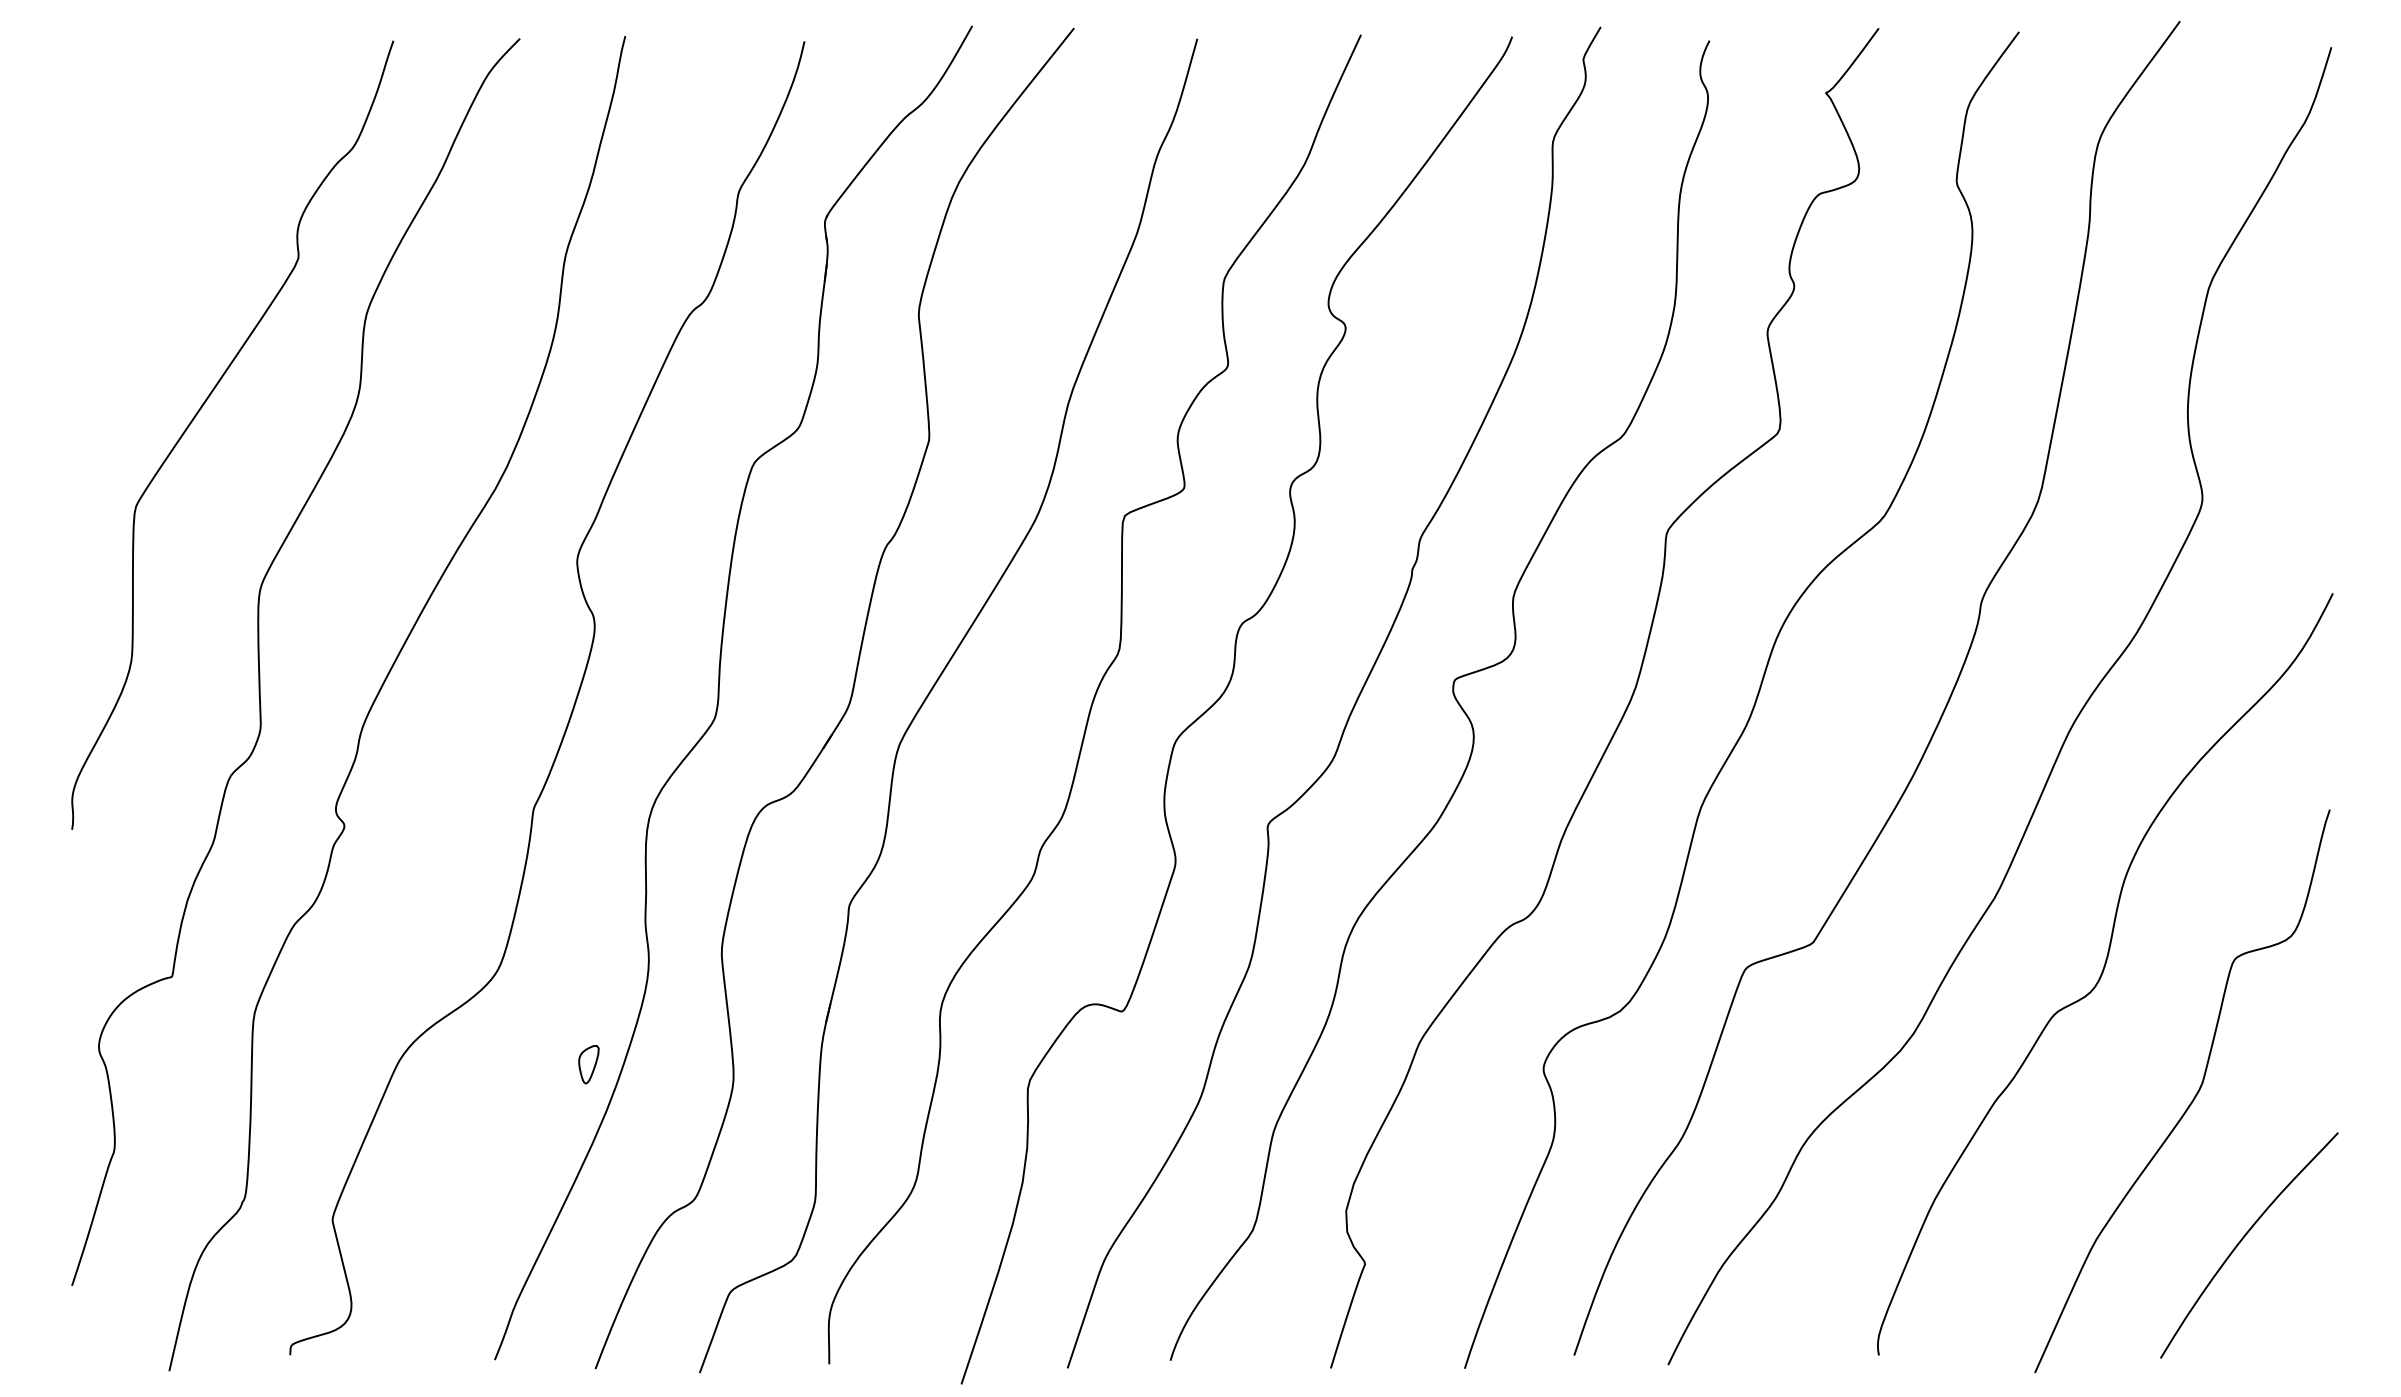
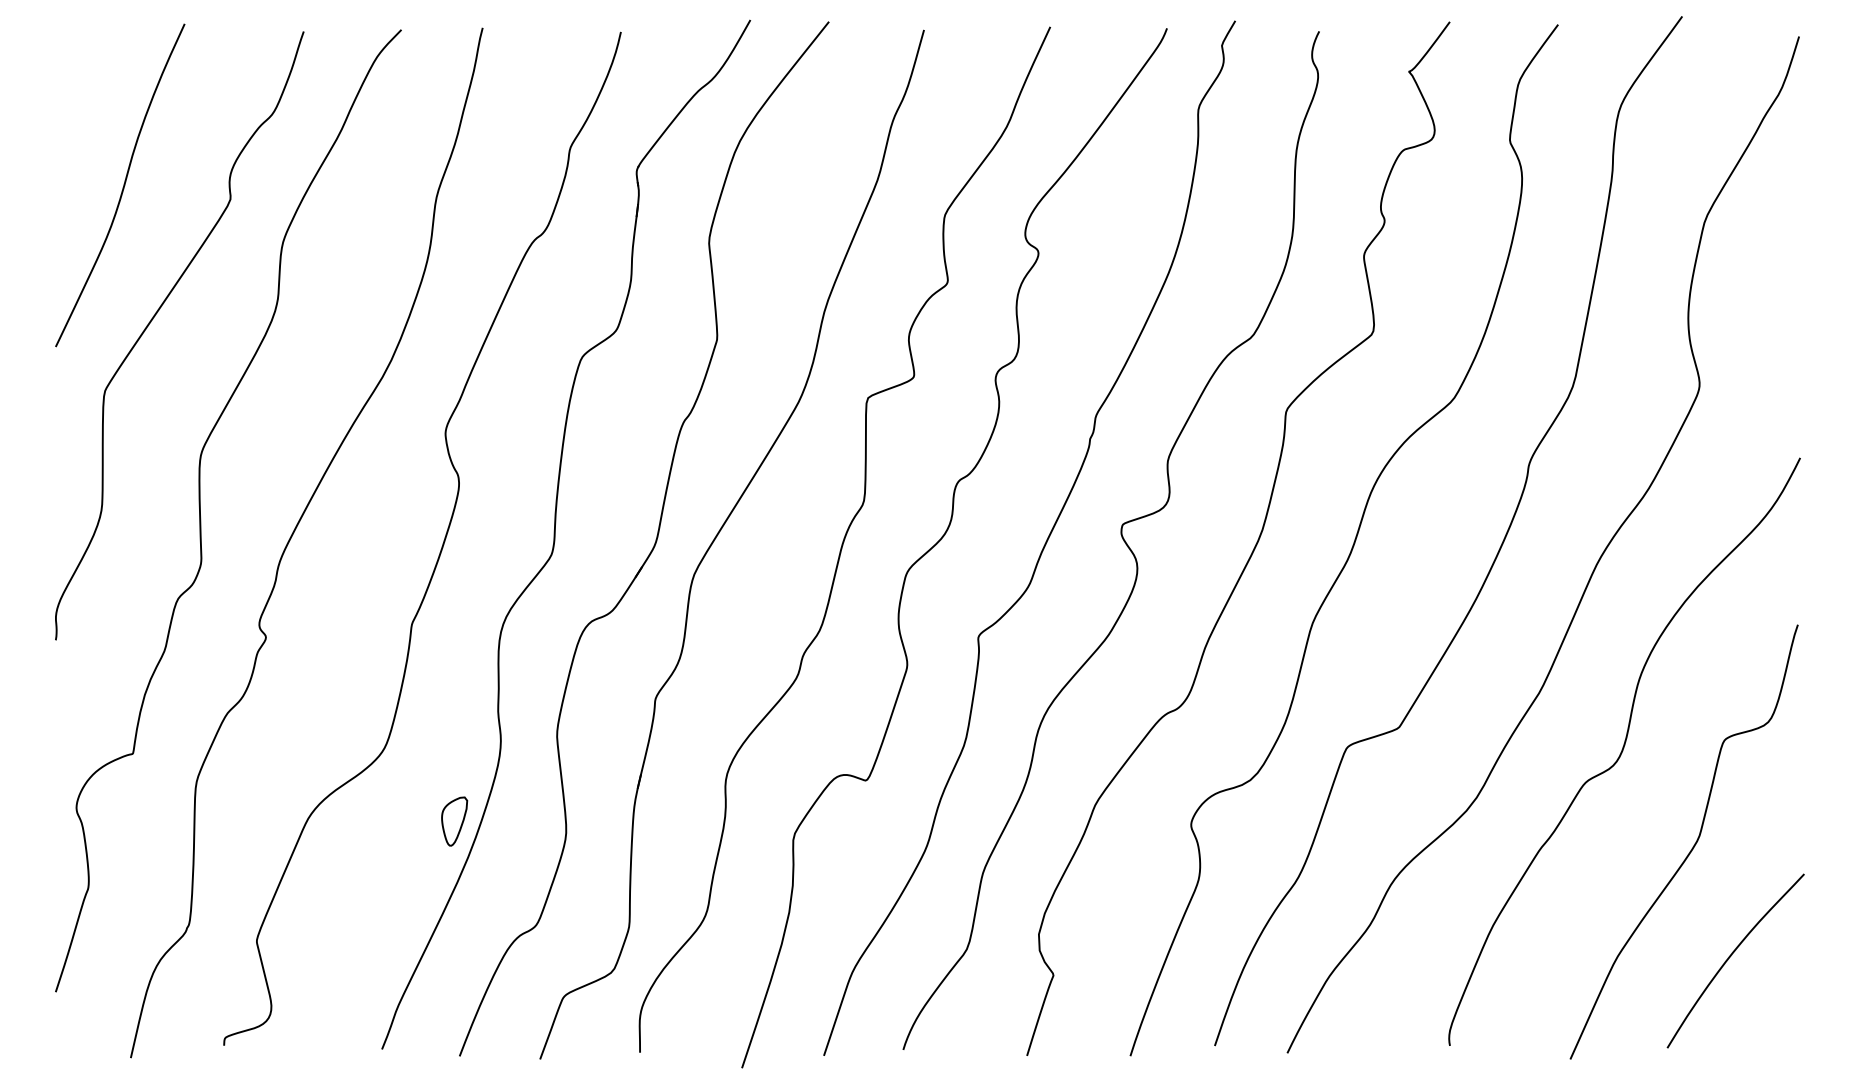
curve: (159, 240) -> (123, 185), added
part: (588, 1064) -> (454, 821), size x1.67

